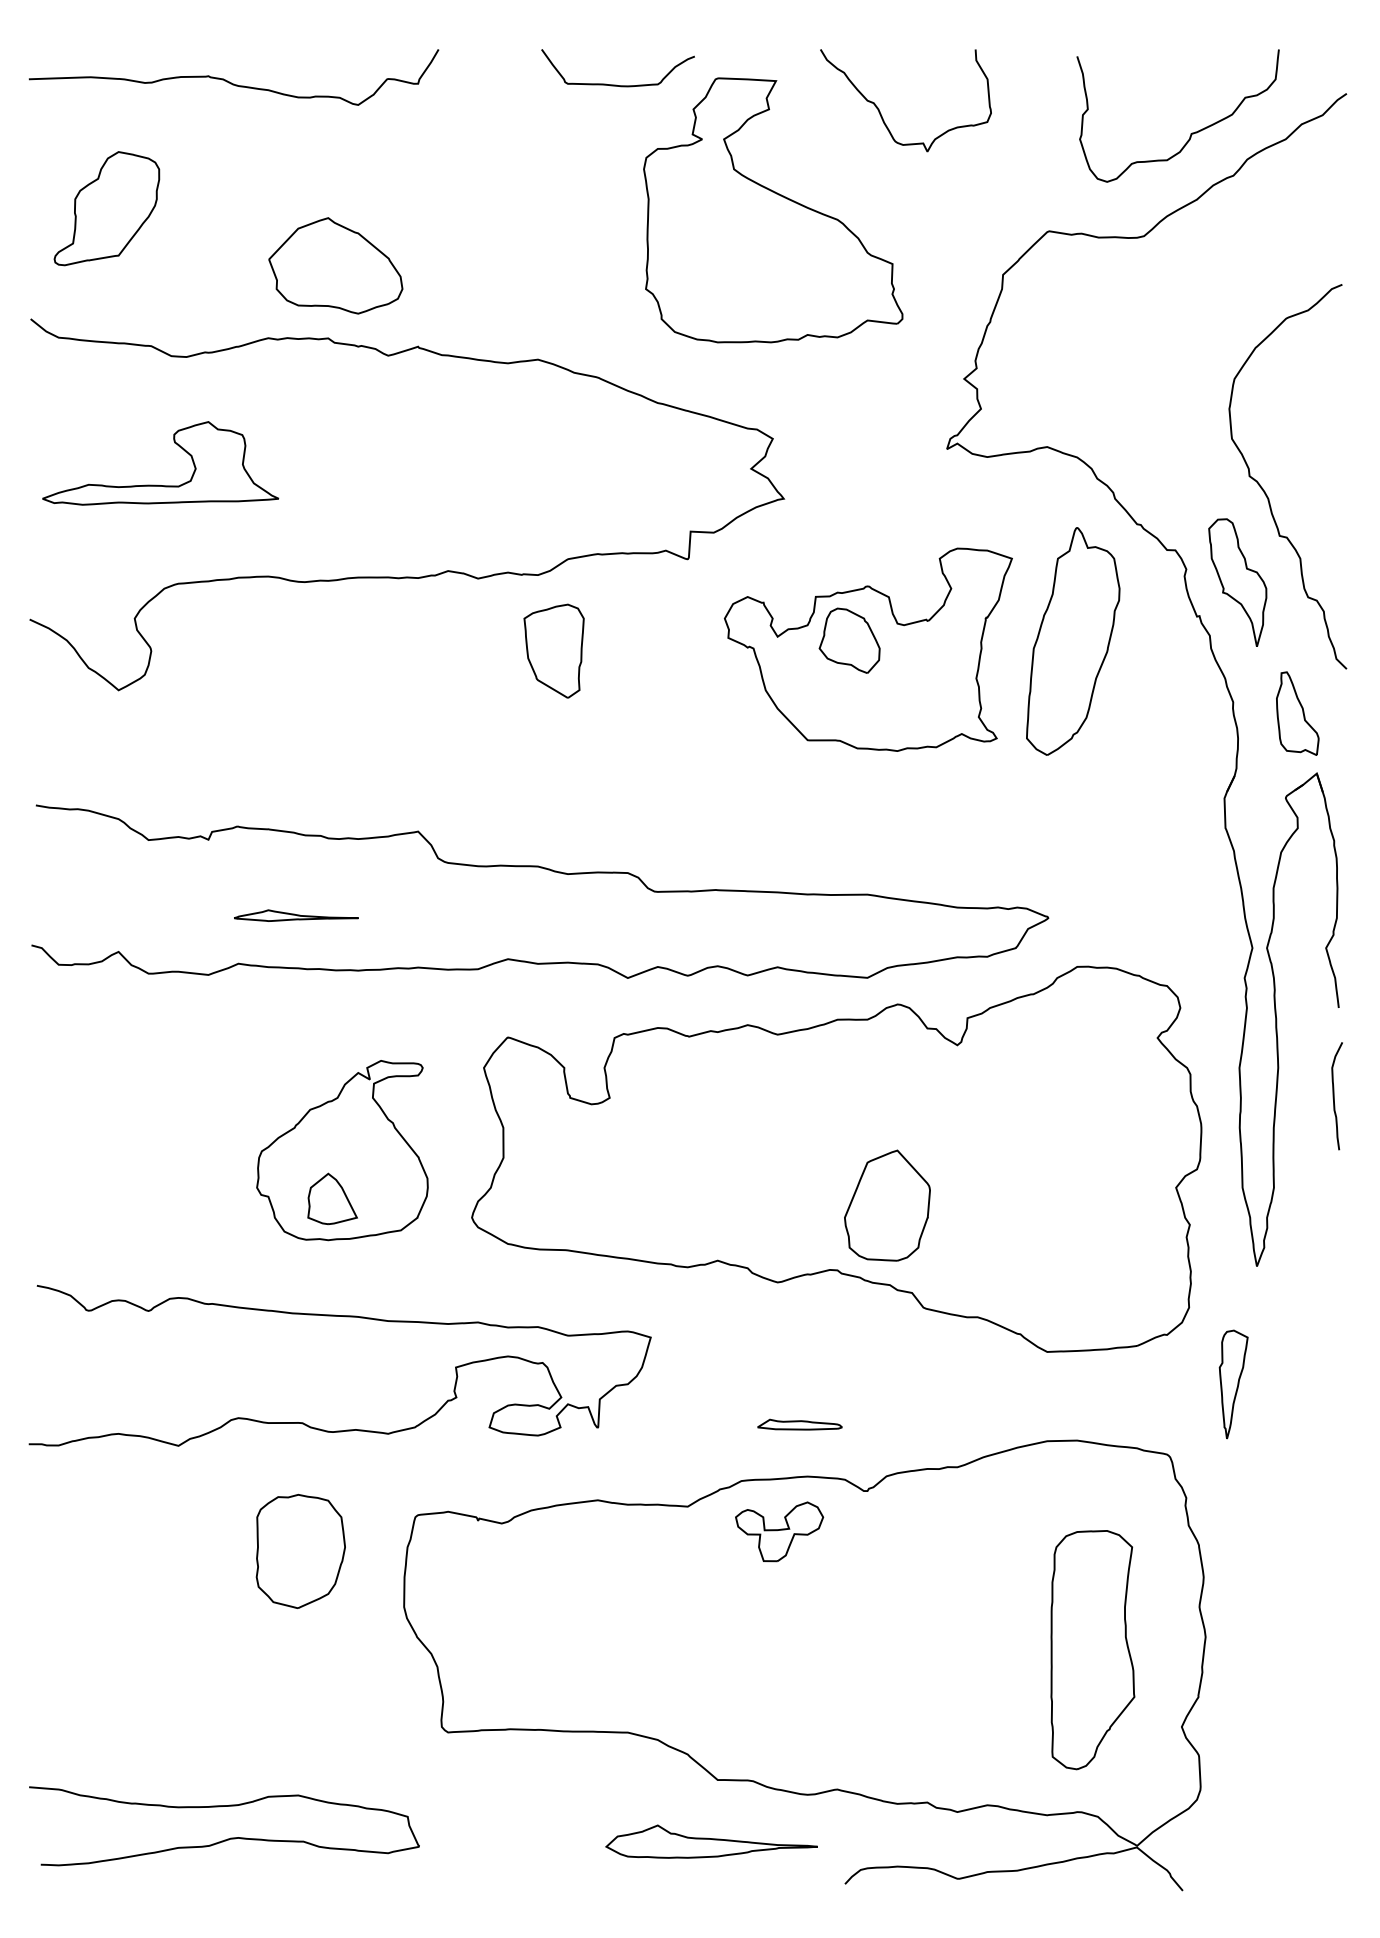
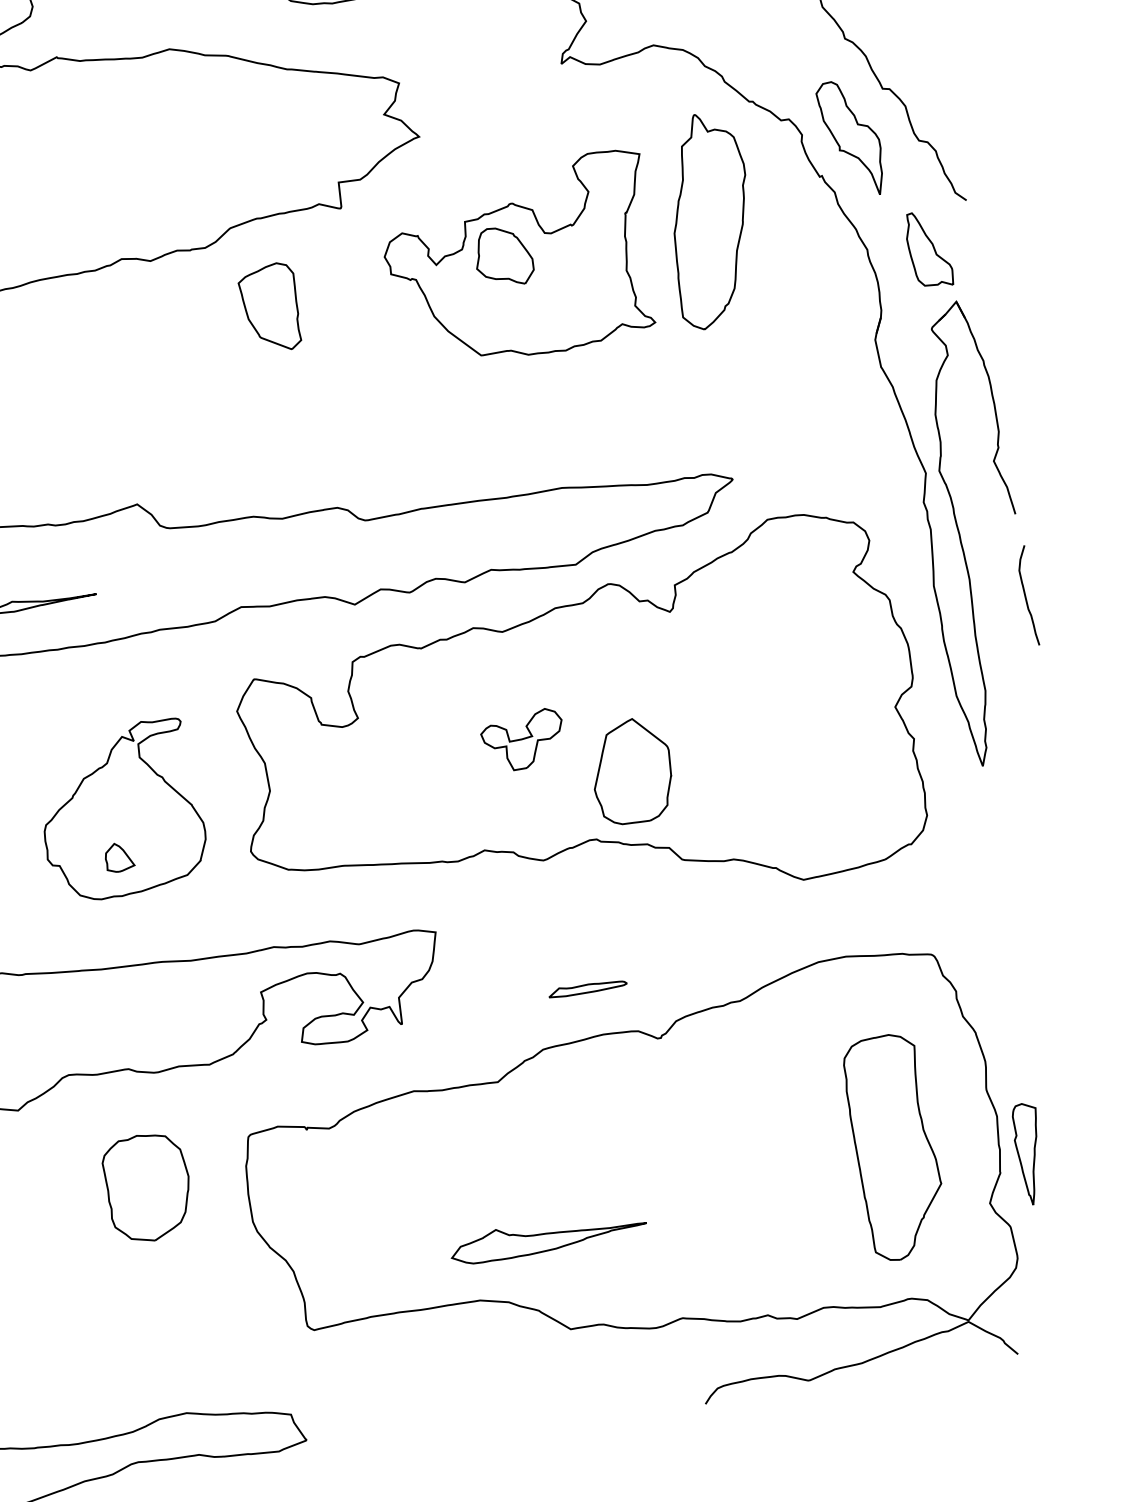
part: (553, 650) -> (270, 307), moved
part: (332, 1198) -> (119, 856), size x0.6
part: (1233, 1384) -> (1030, 1153), moved
part: (779, 1531) -> (523, 740), moved
part: (711, 1841) -> (548, 1235), moved

